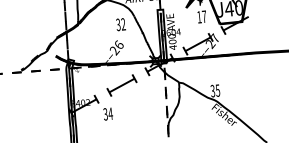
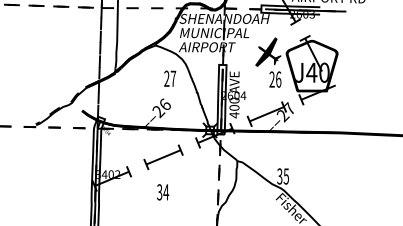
text: (201, 16) -> (275, 79), 17 -> 26
text: (121, 24) -> (170, 78), 32 -> 27
text: (108, 114) -> (163, 192), moved

